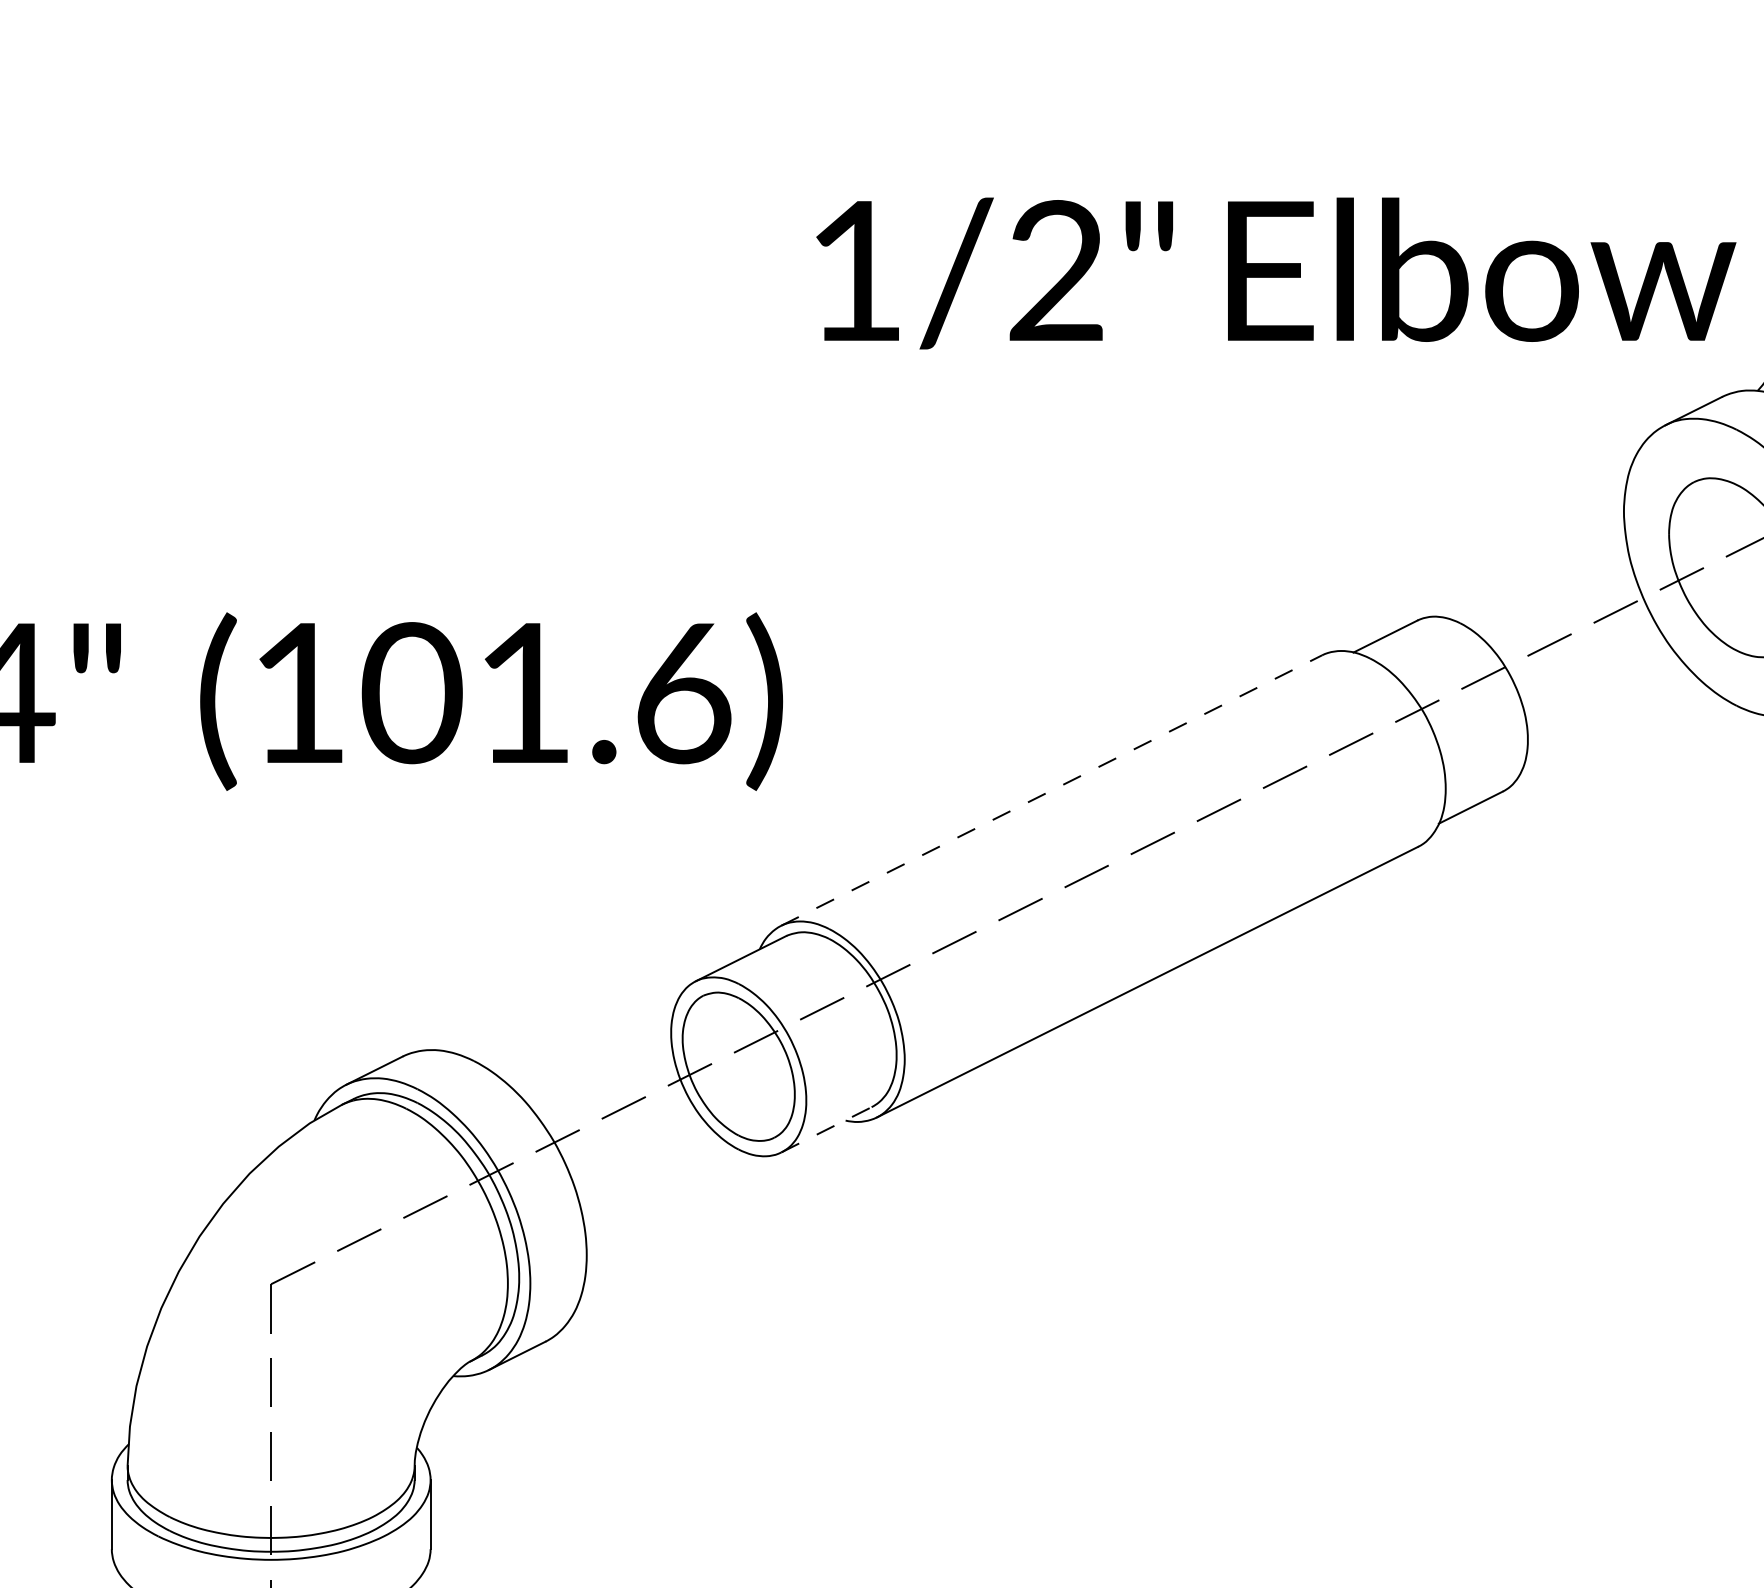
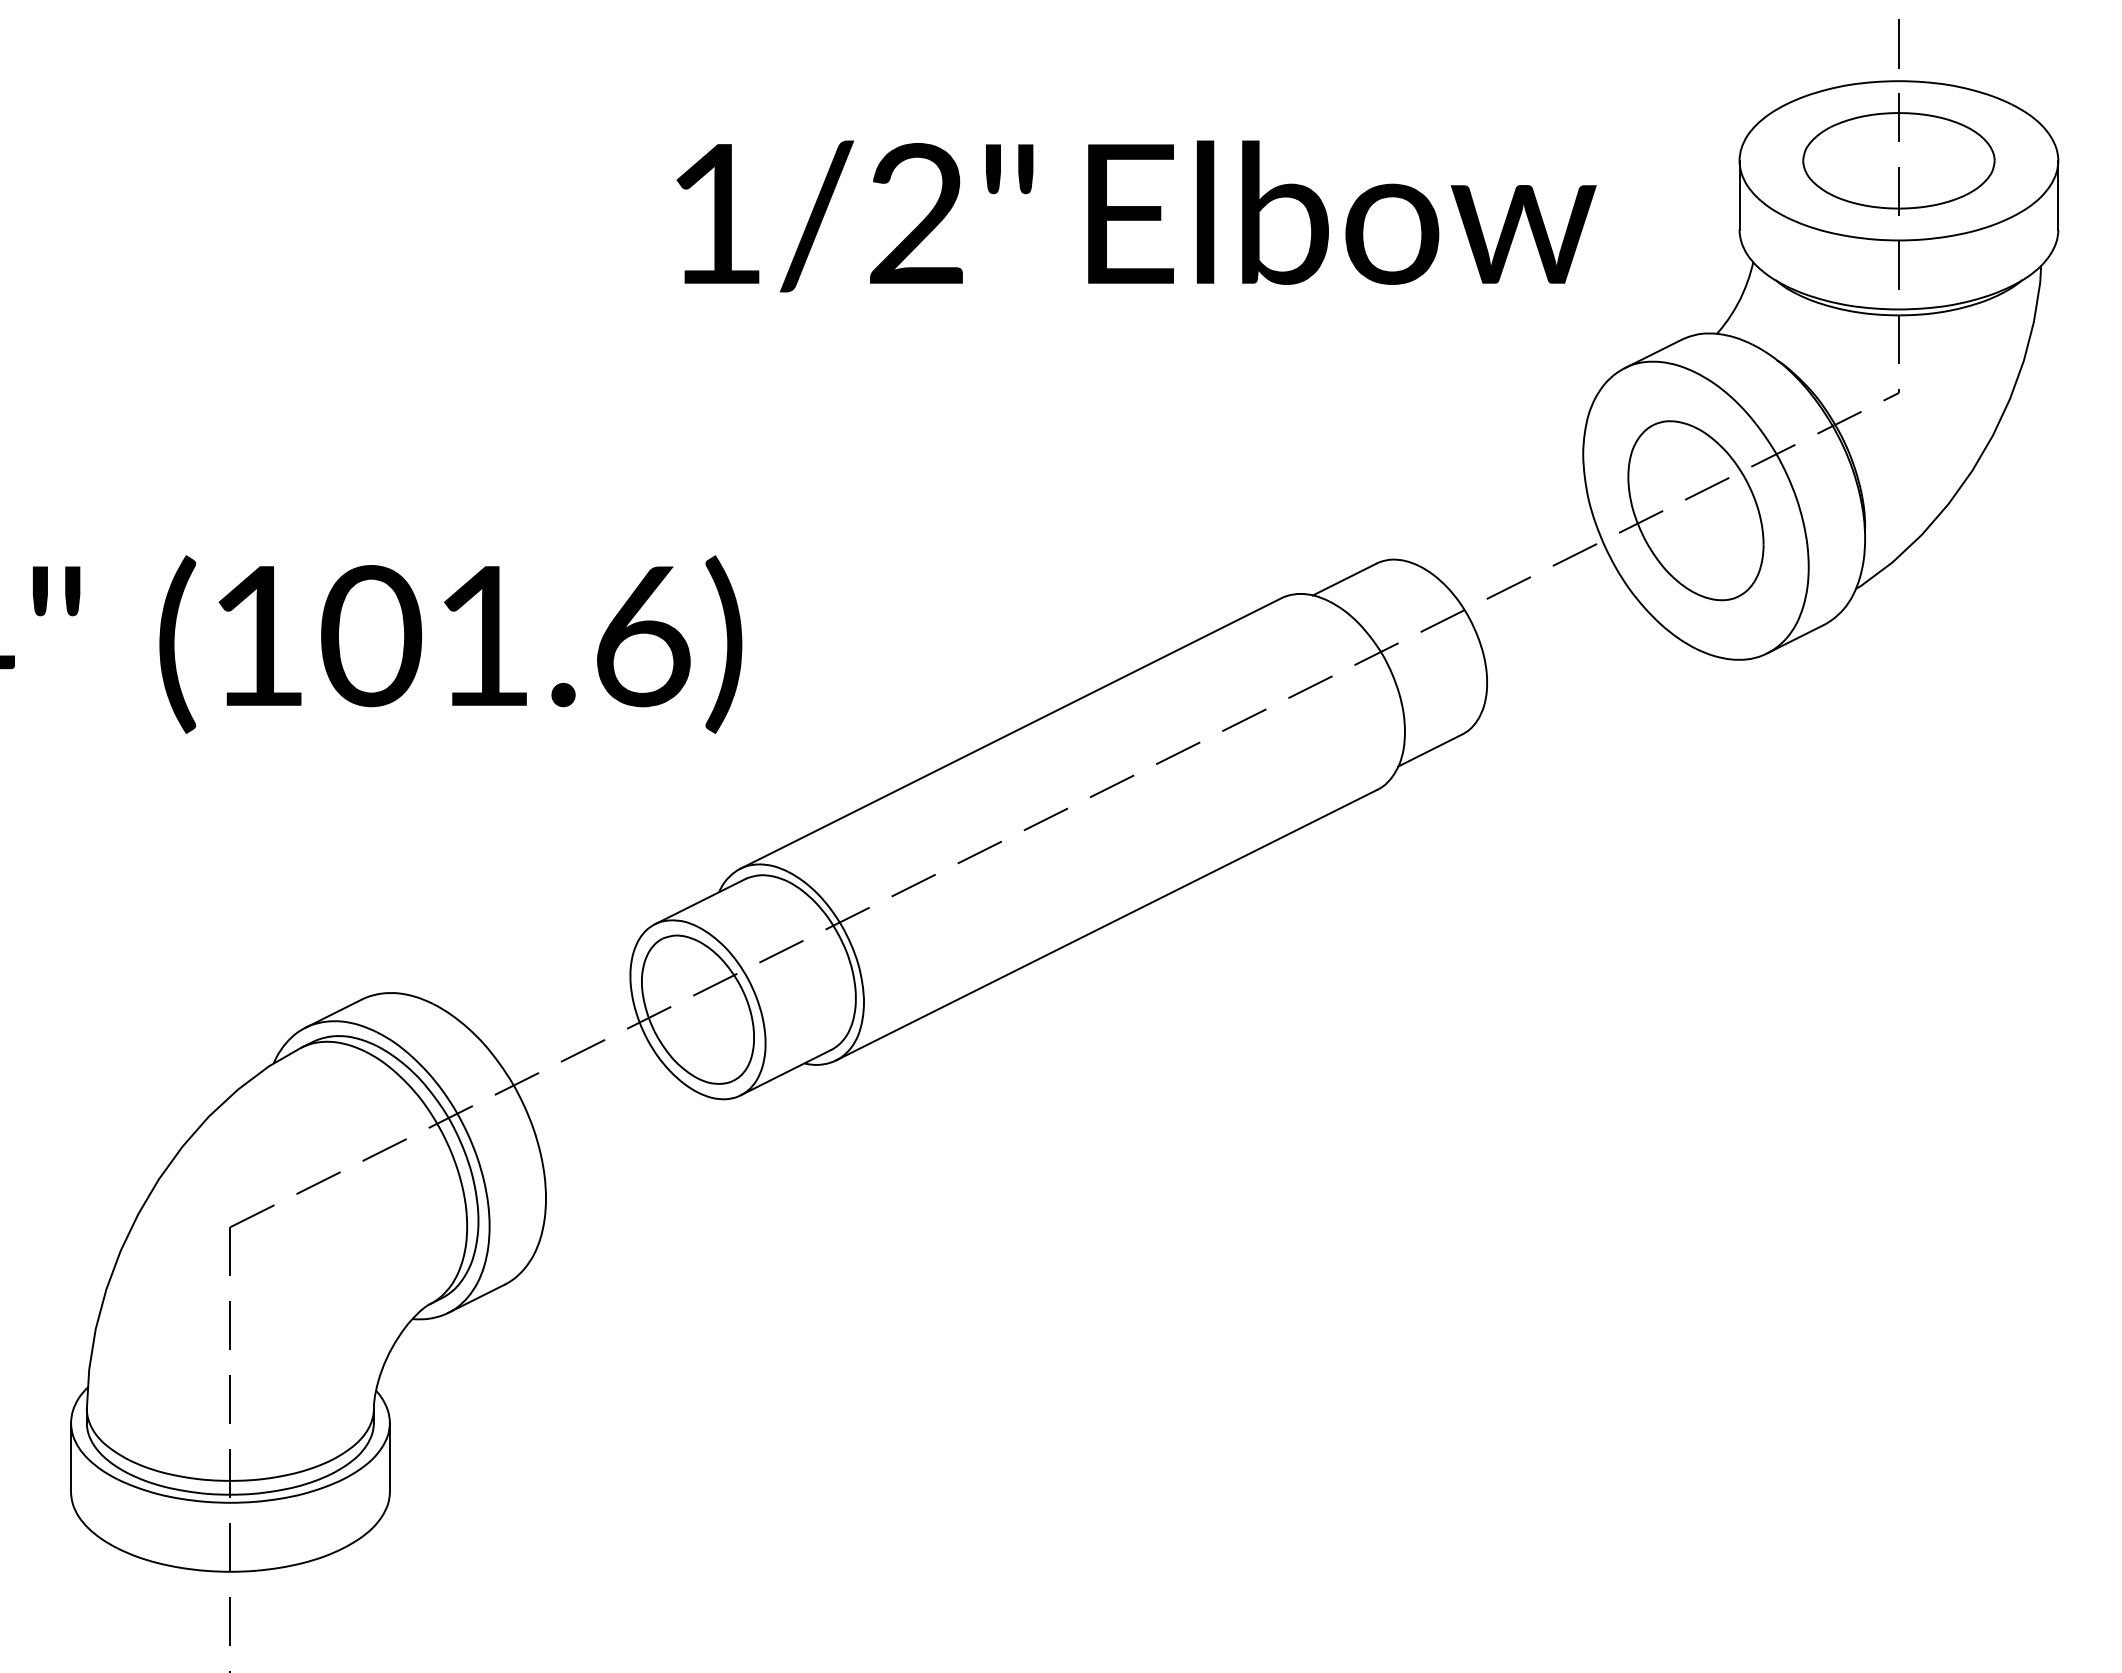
text: (1276, 273) -> (1136, 216), moved
line: (1052, 790) -> (1011, 733), dashed -> solid
line: (827, 1129) -> (786, 1072), dashed -> solid

